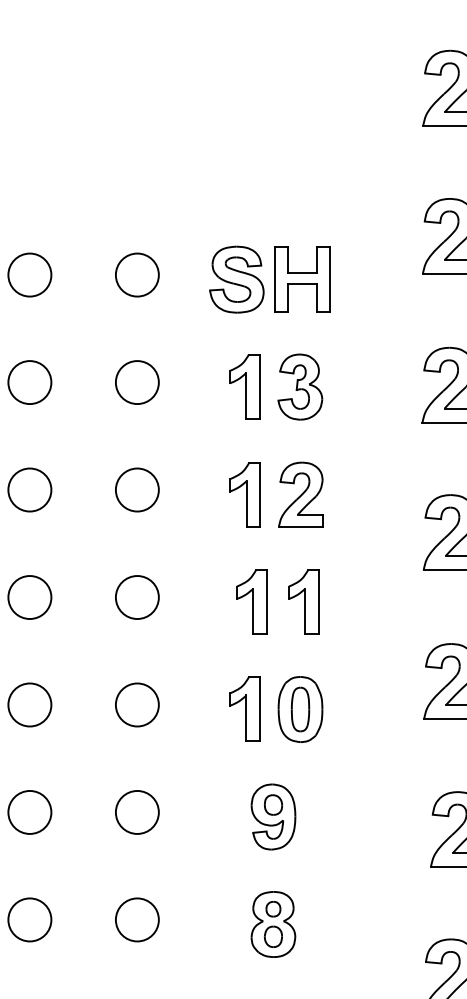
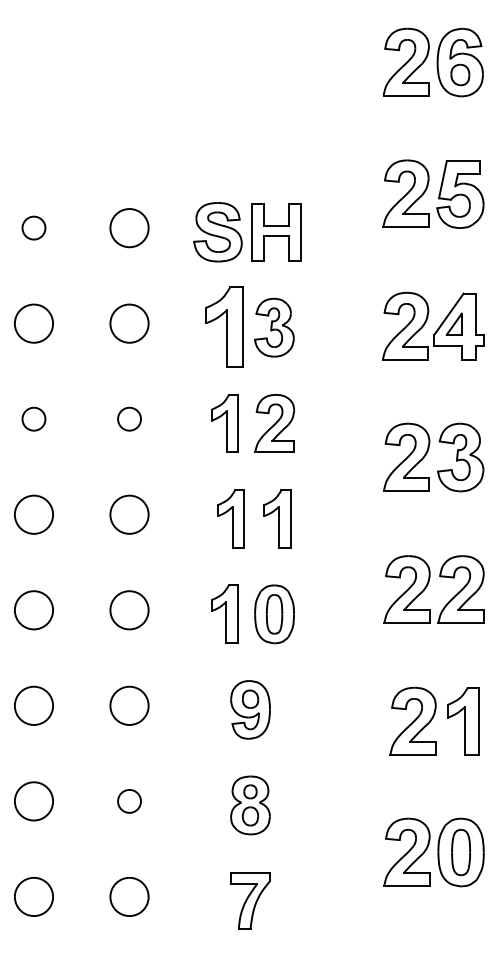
circle: (29, 275) -> (33, 228), size x0.6
part: (244, 386) -> (224, 327), size x1.4
circle: (29, 490) -> (33, 419), size x0.6
circle: (137, 490) -> (129, 419), size x0.6
circle: (137, 920) -> (129, 801), size x0.6

